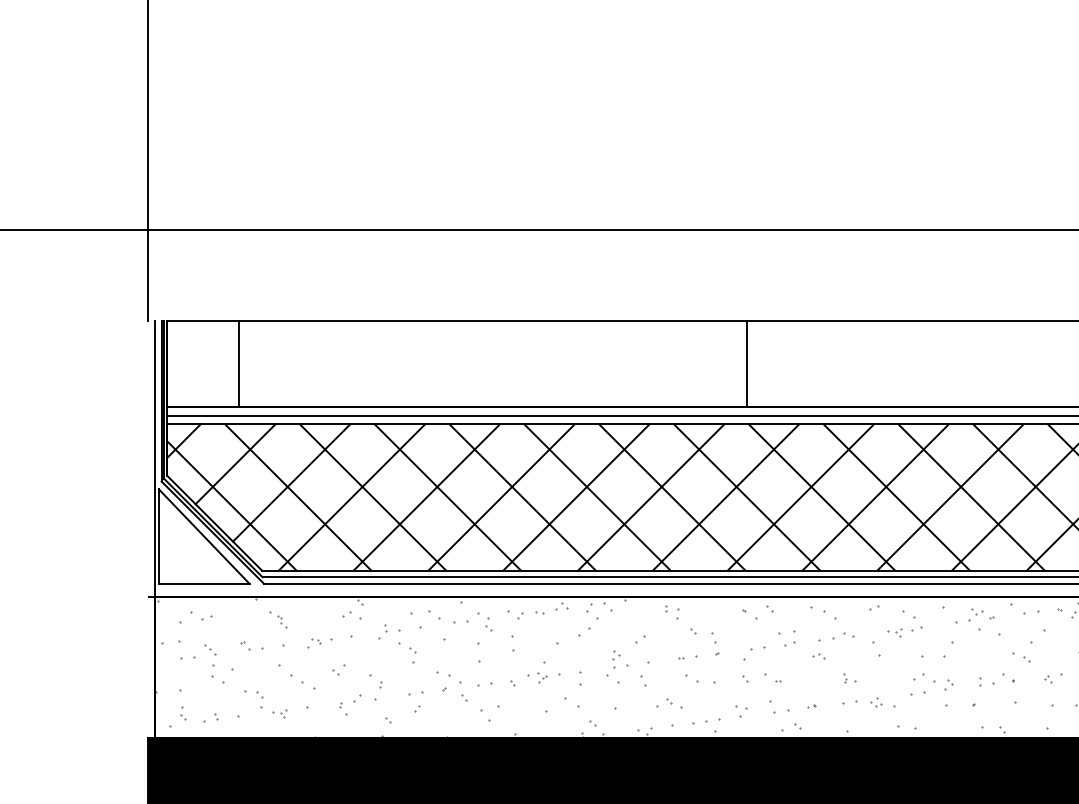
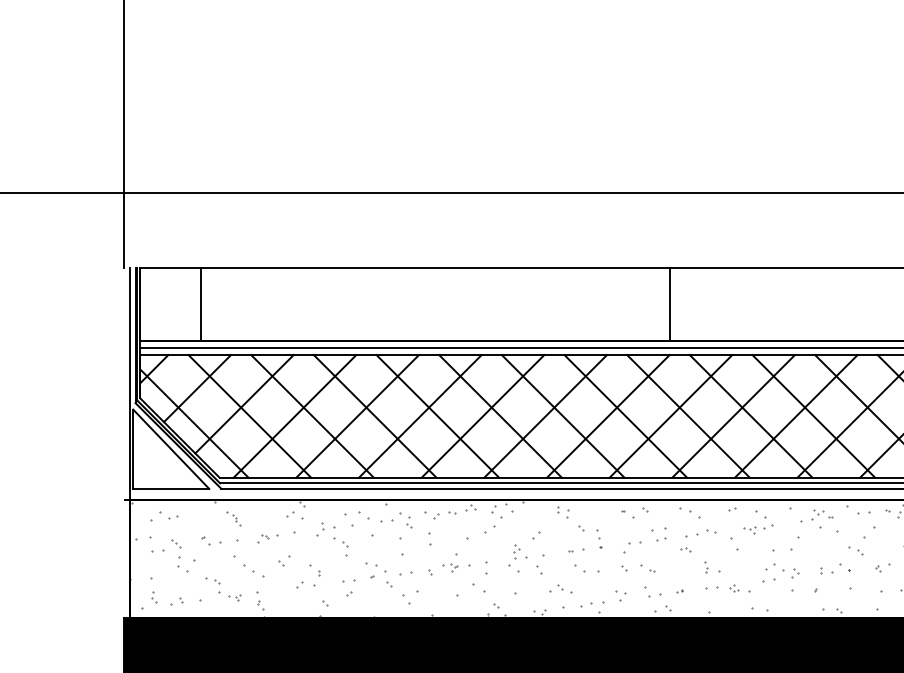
line: (746, 363) -> (669, 304), moved
part: (849, 679) -> (711, 568), size x1.6
part: (343, 708) -> (260, 605), moved

